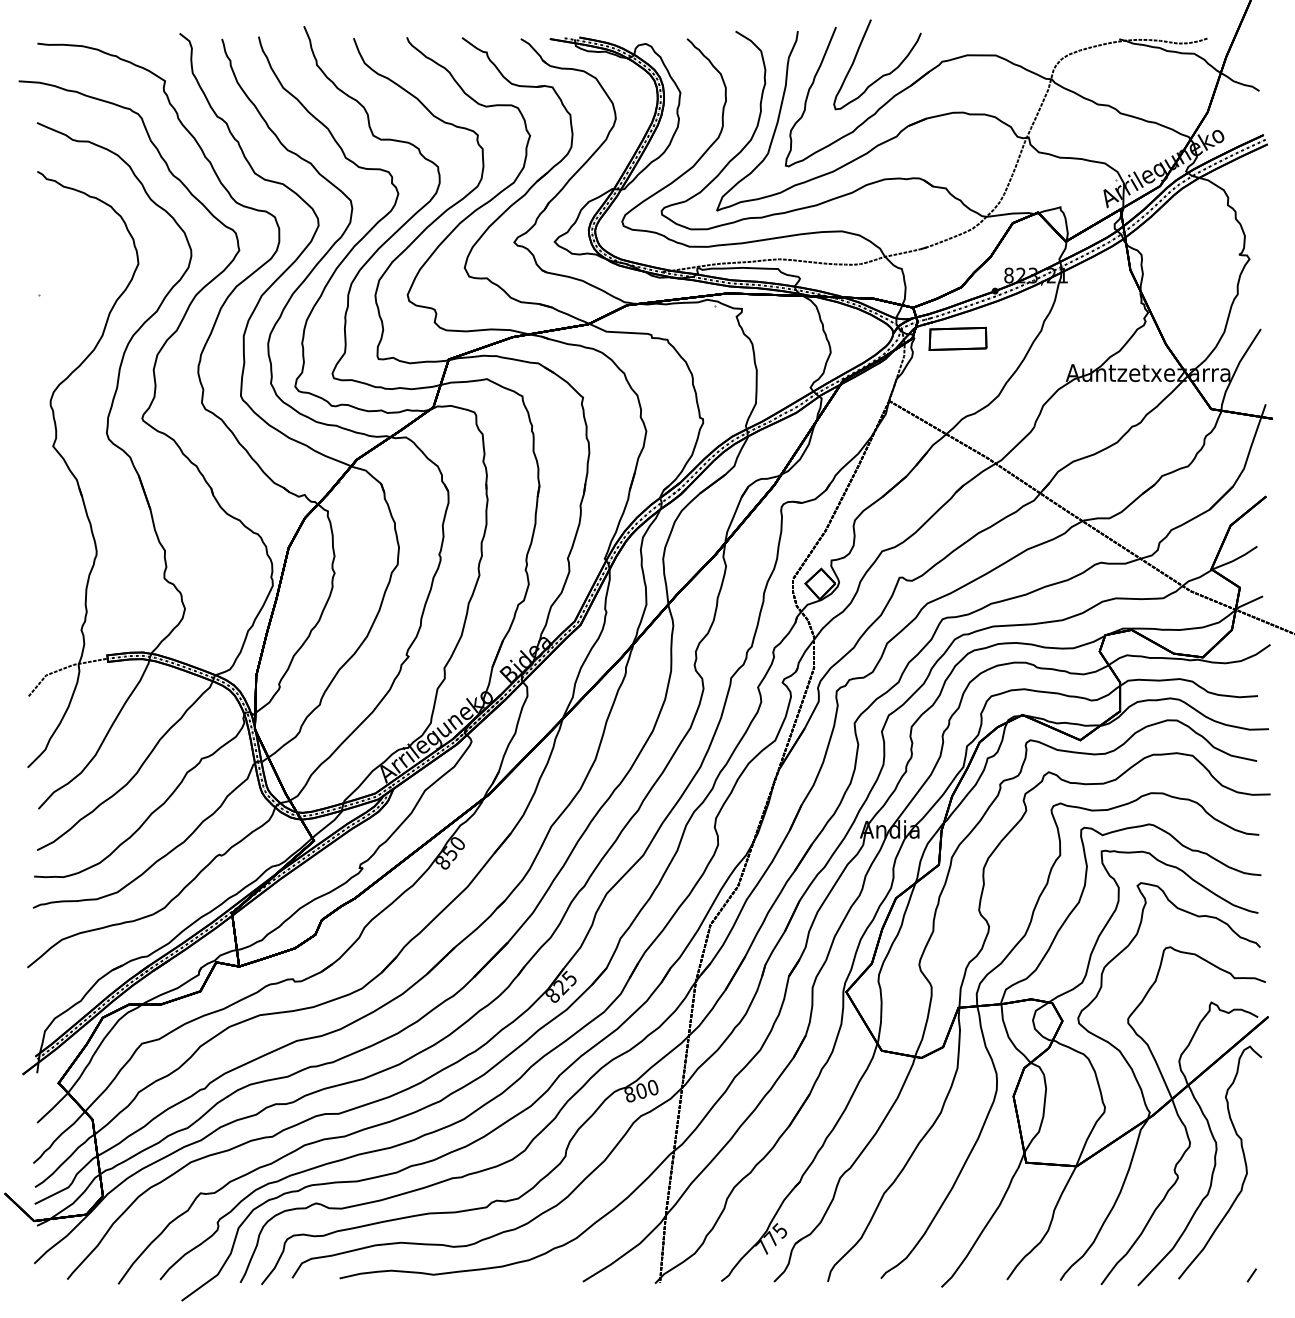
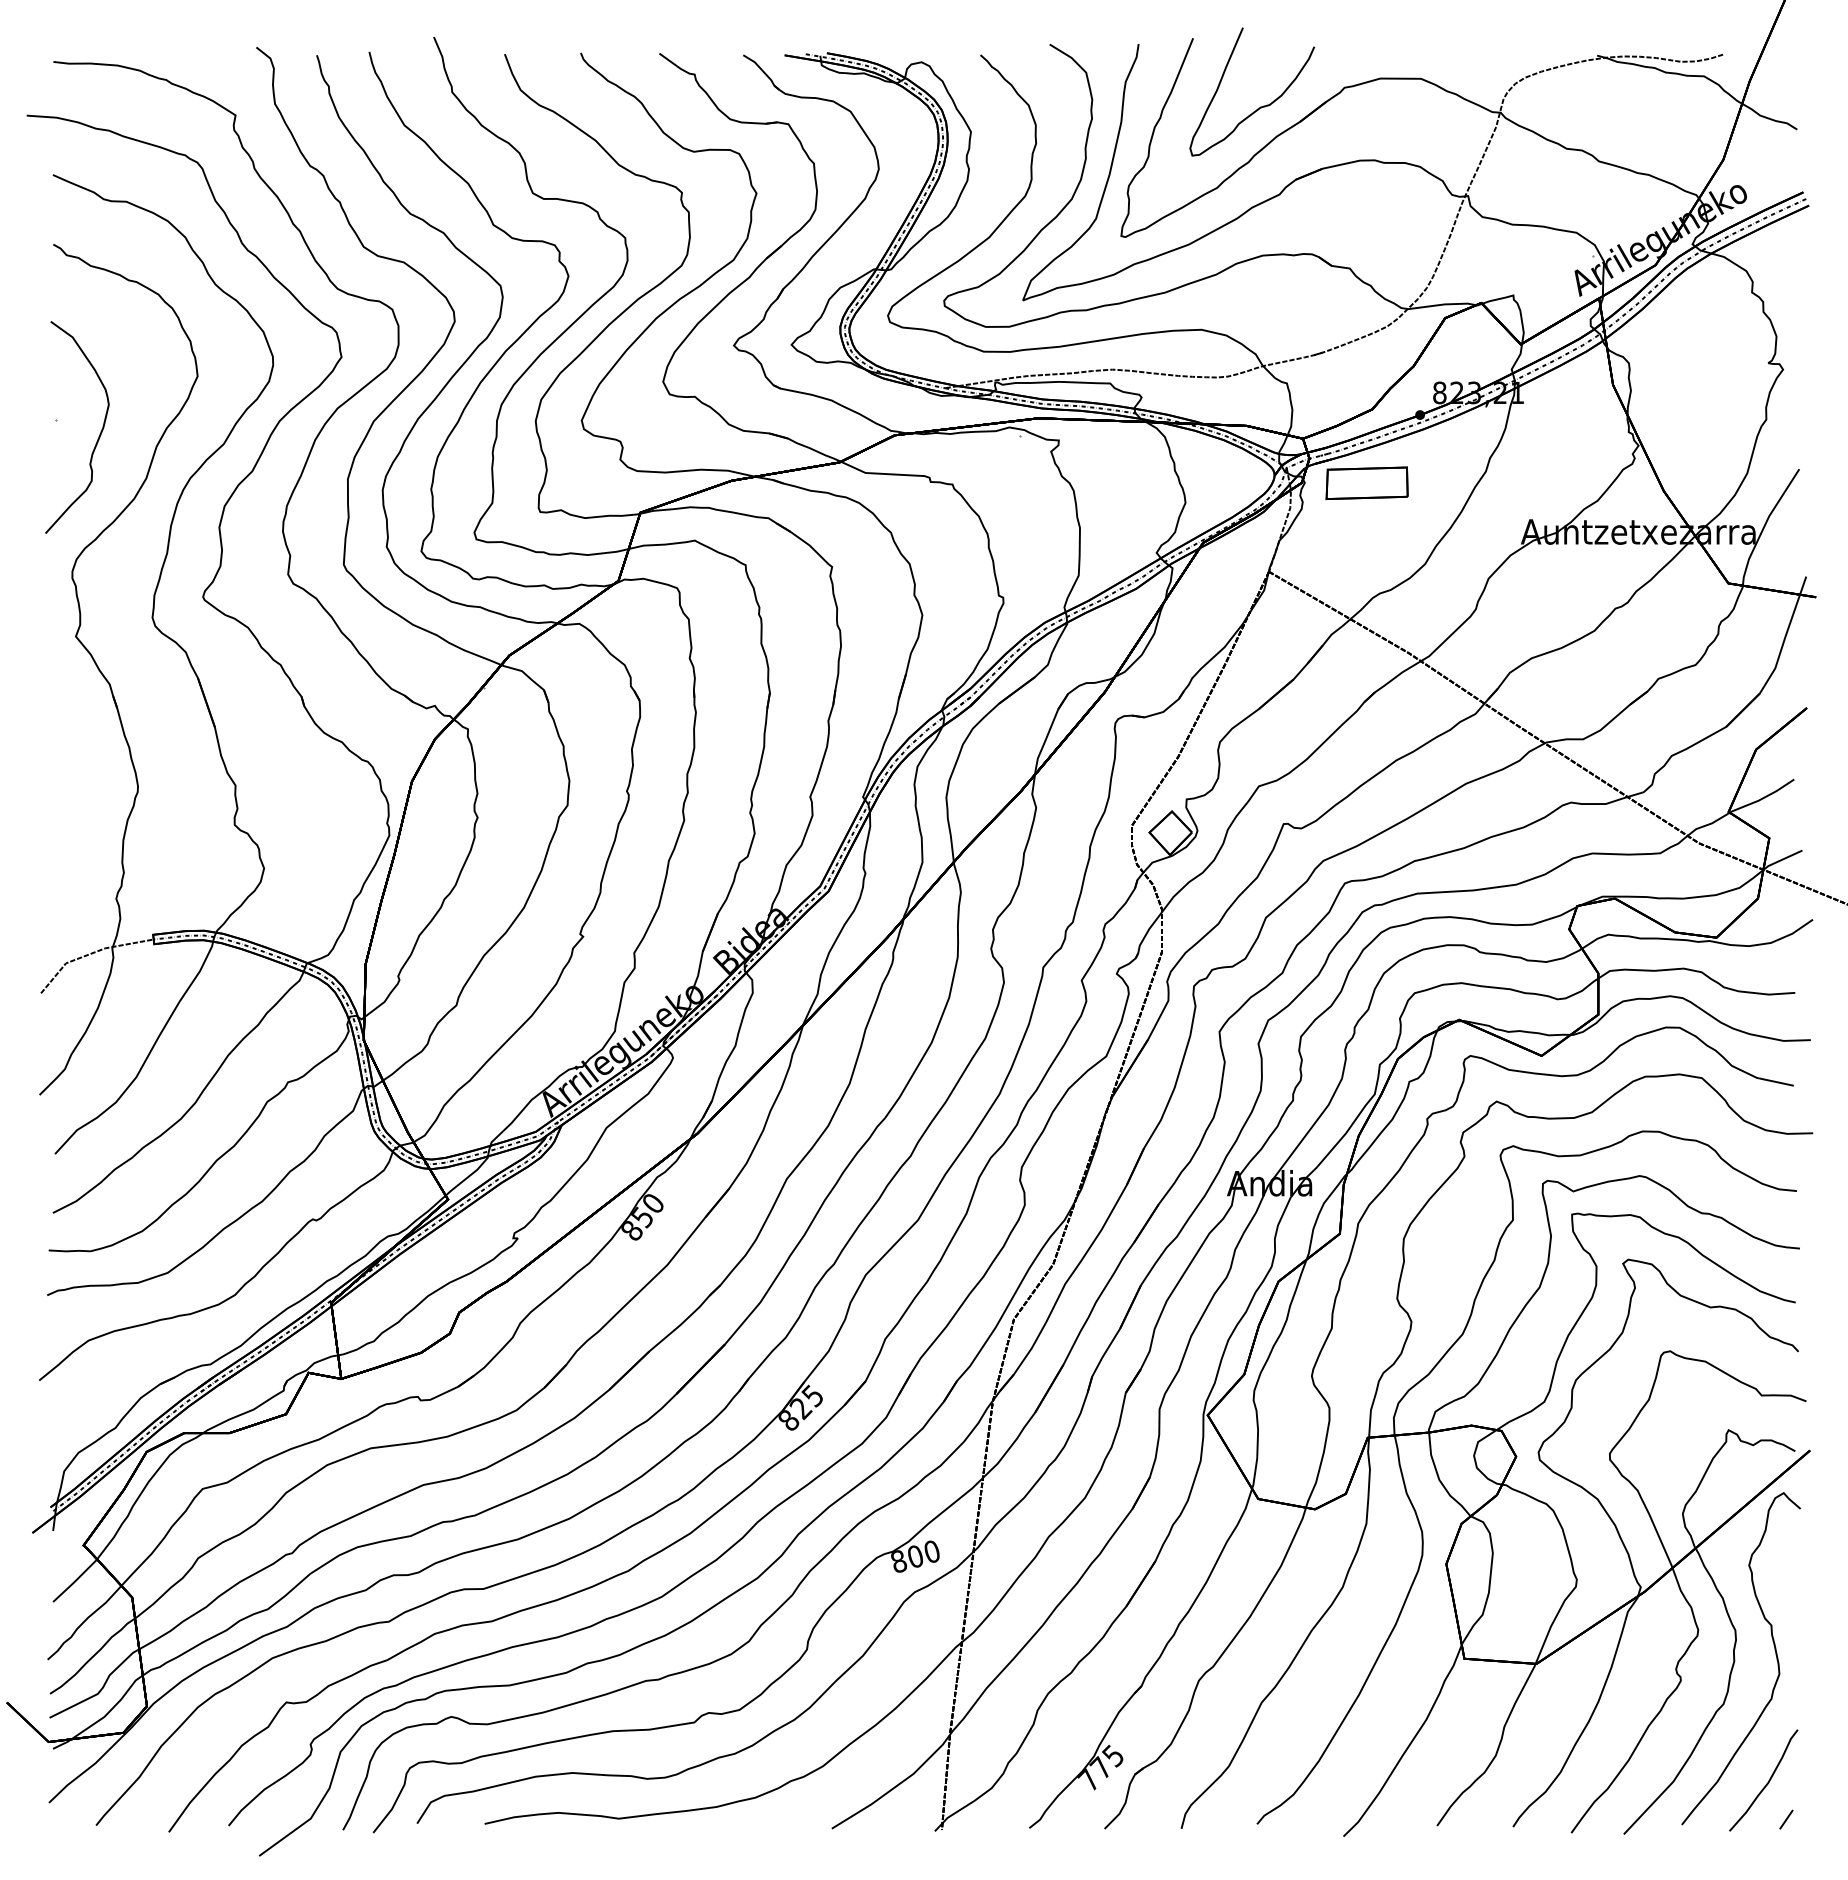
curve: (68, 306) -> (98, 436), added
curve: (1237, 1250) -> (1766, 1783), added

